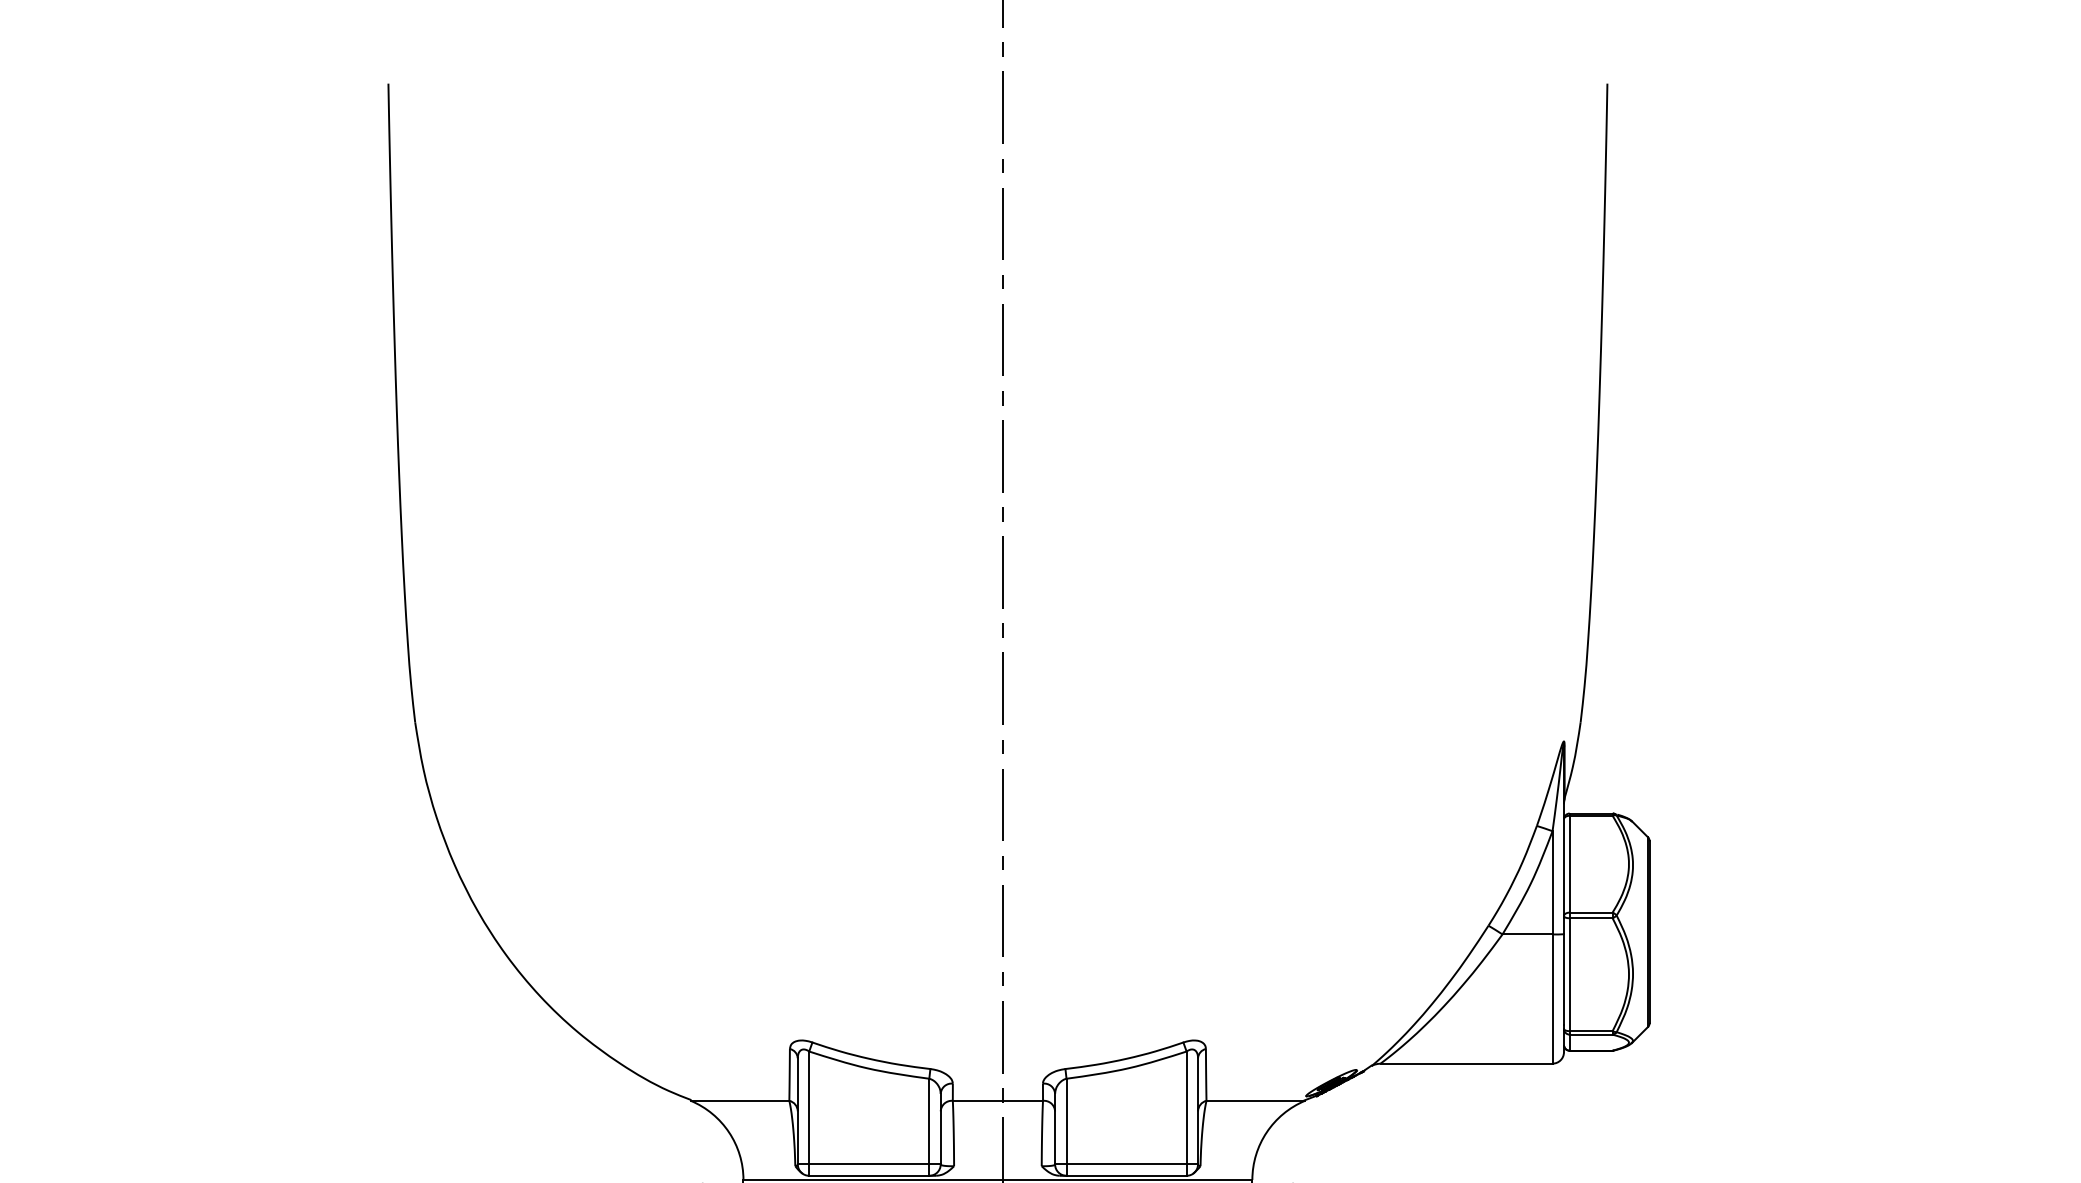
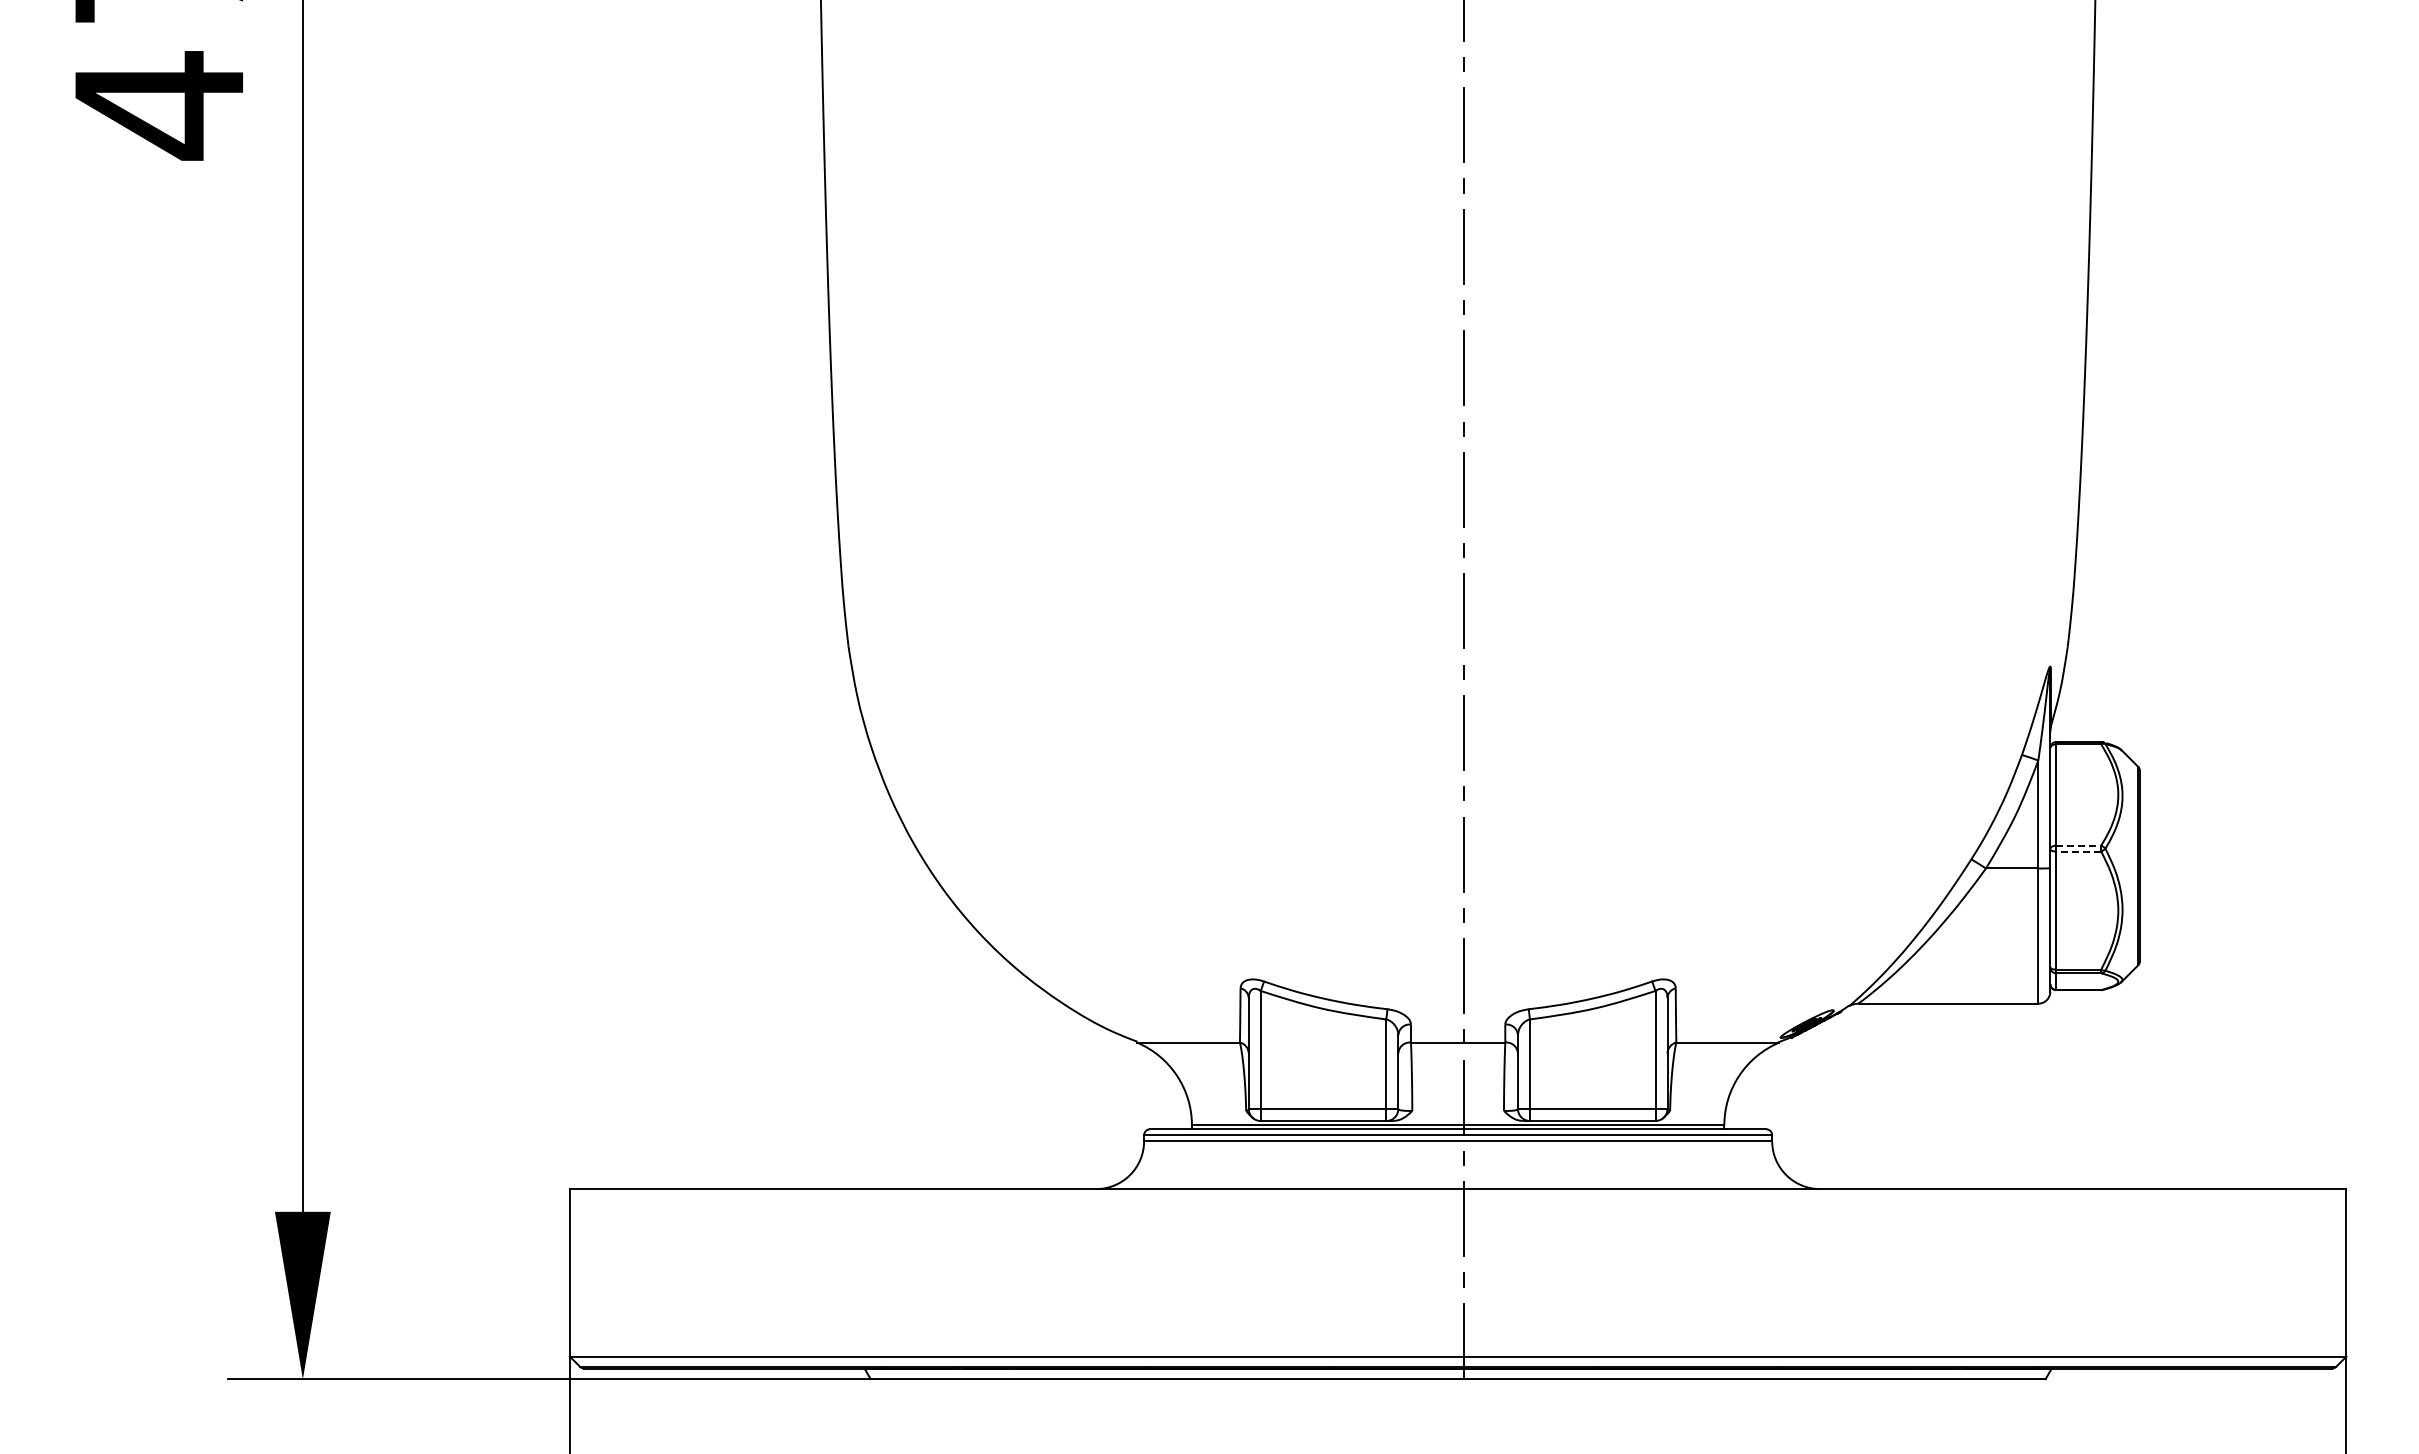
line: (1591, 912) -> (2079, 845), solid -> dashed
line: (1590, 918) -> (2078, 851), solid -> dashed

